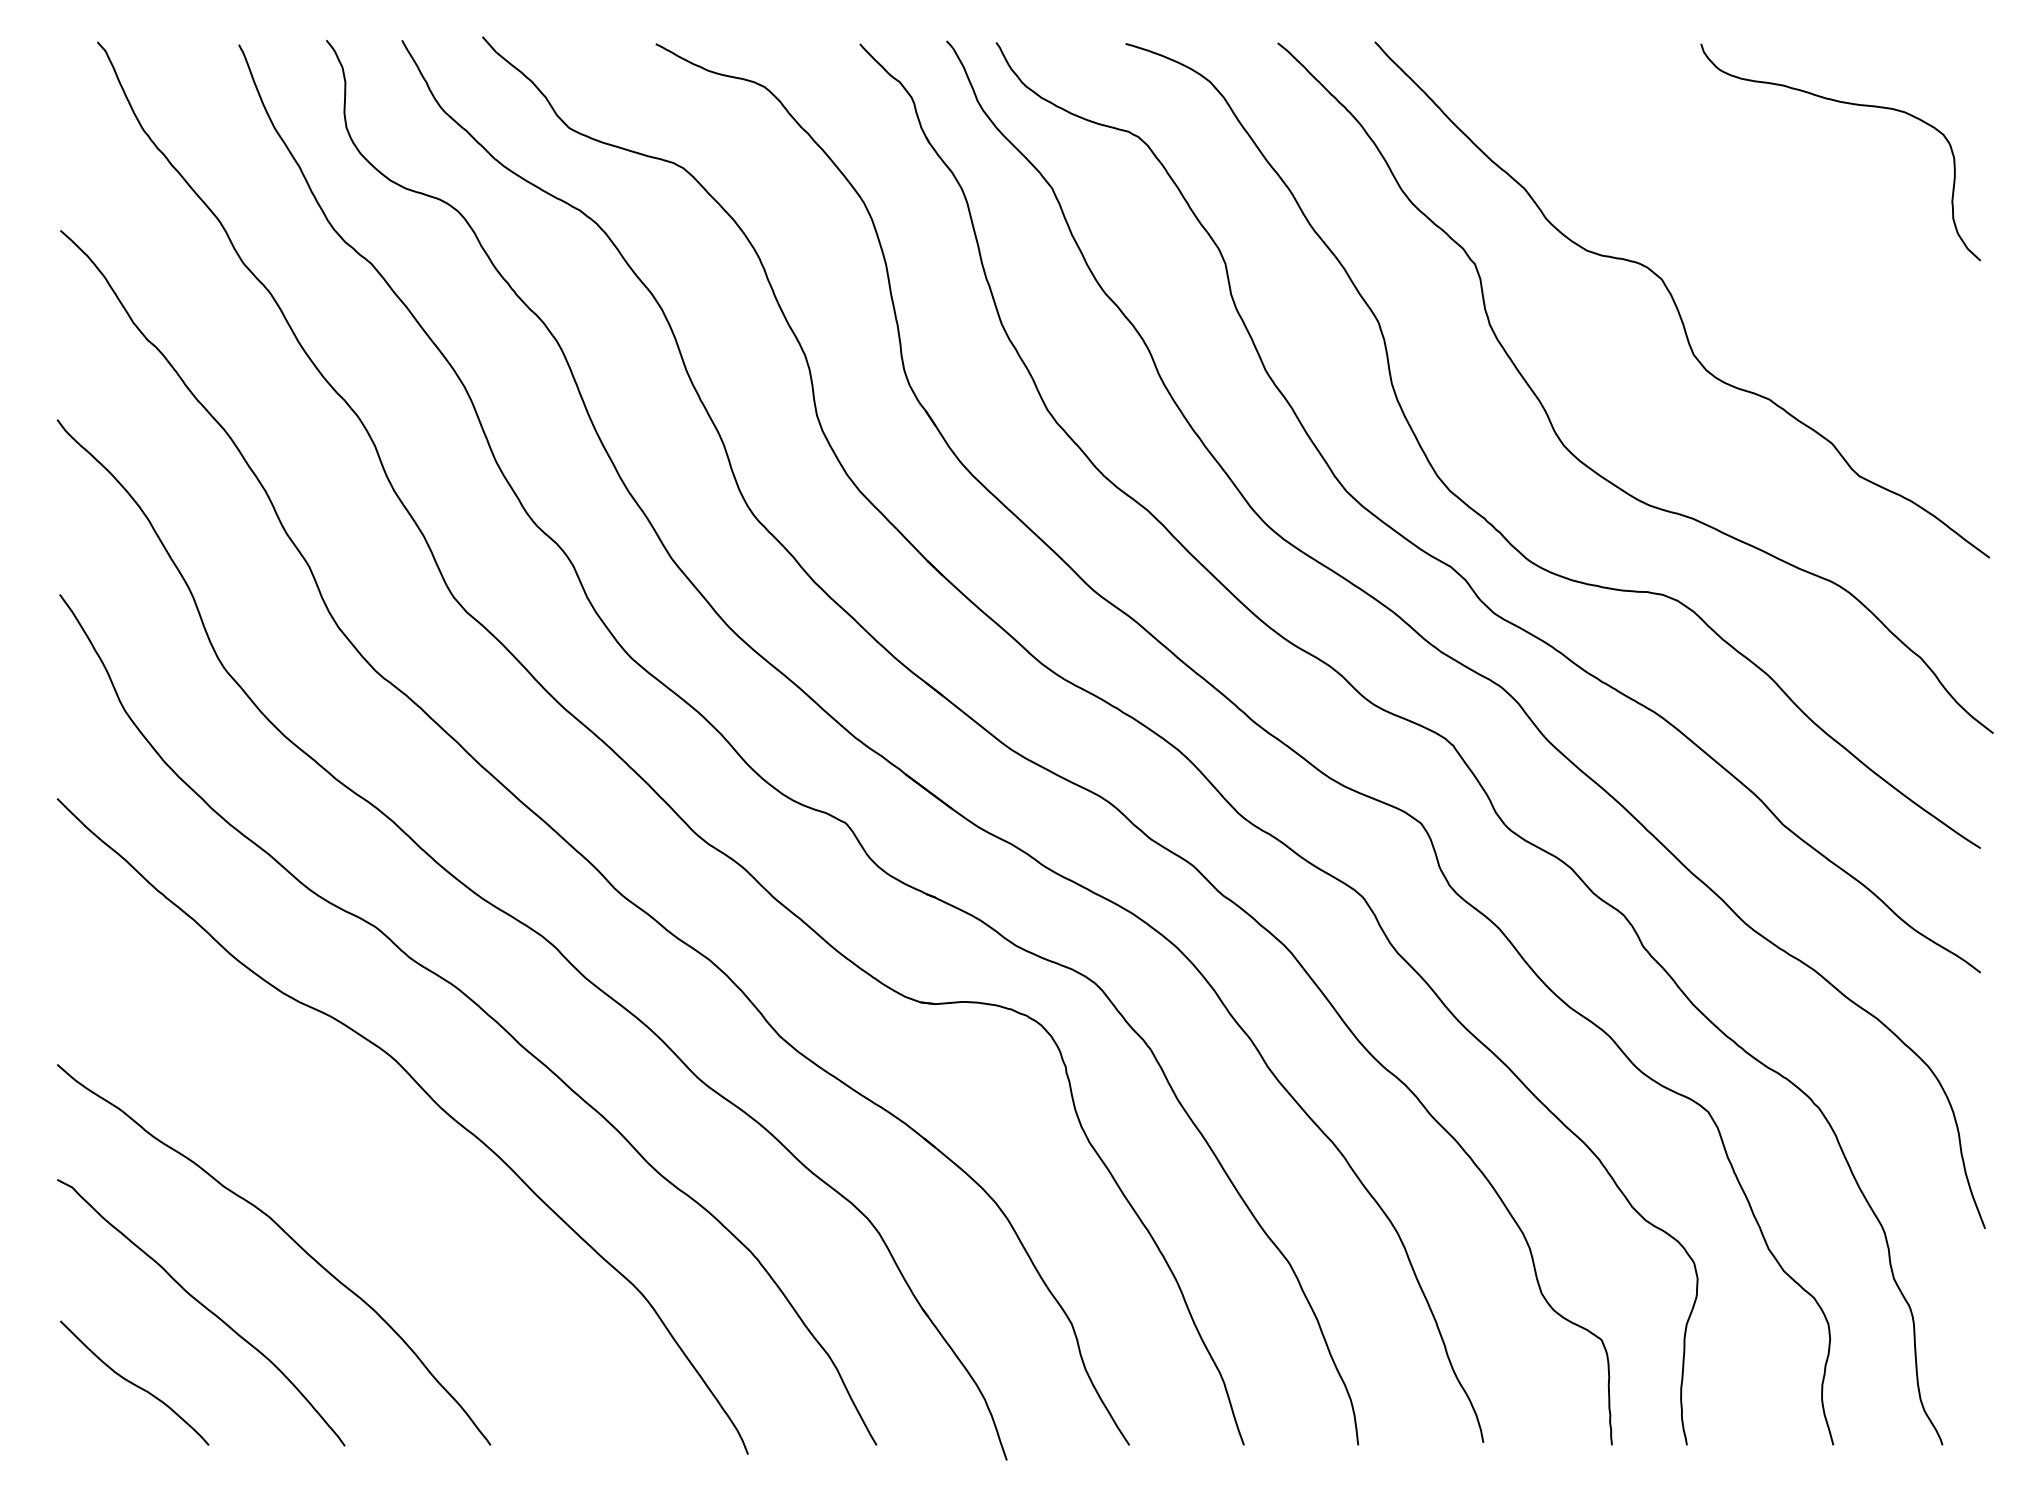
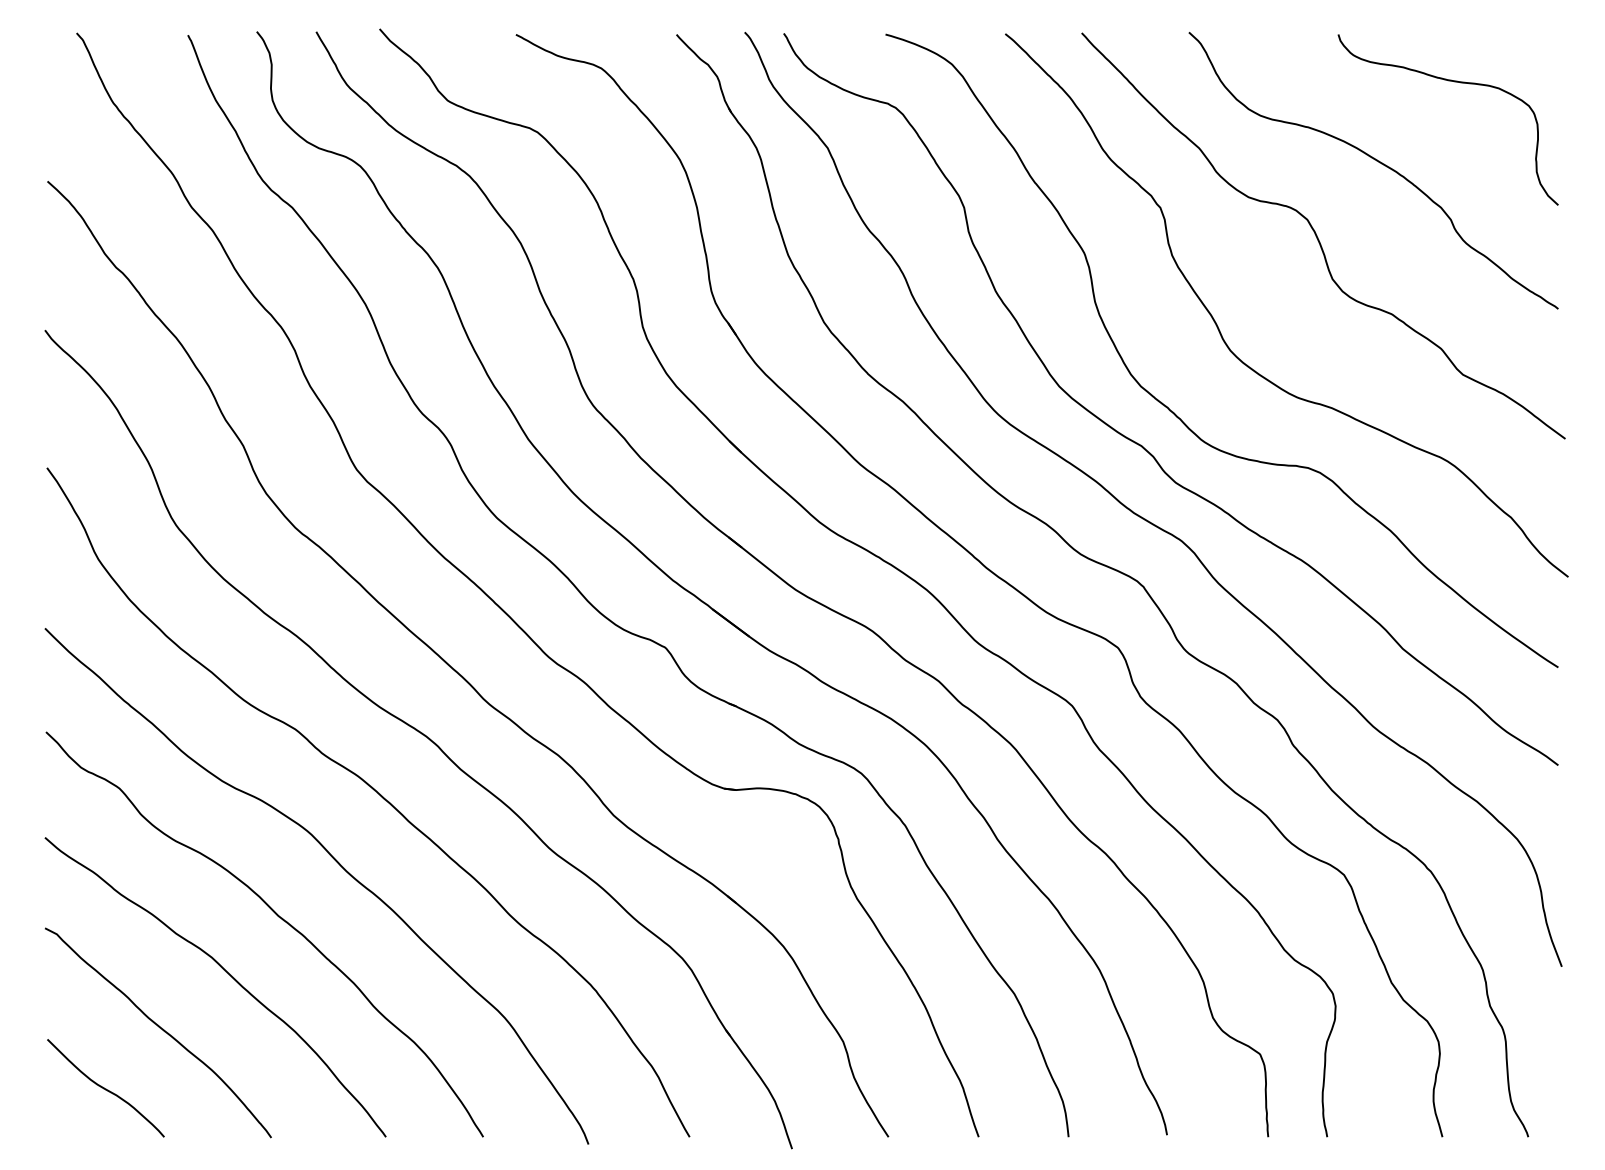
curve: (1753, 207) -> (1379, 163), added
curve: (353, 1166) -> (278, 917), added

